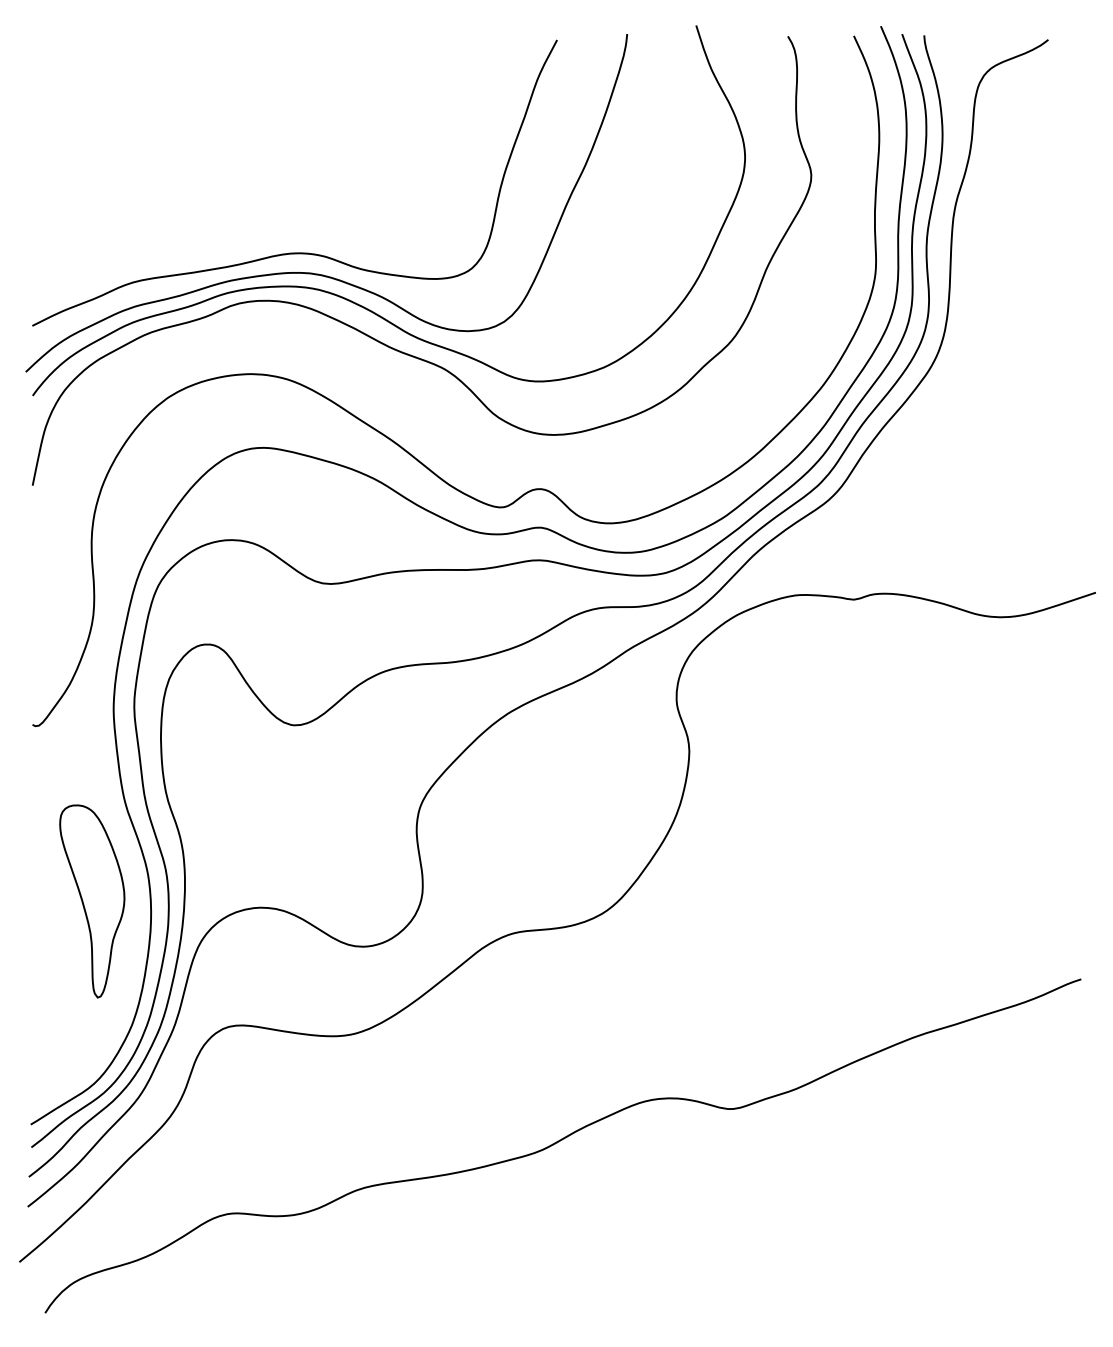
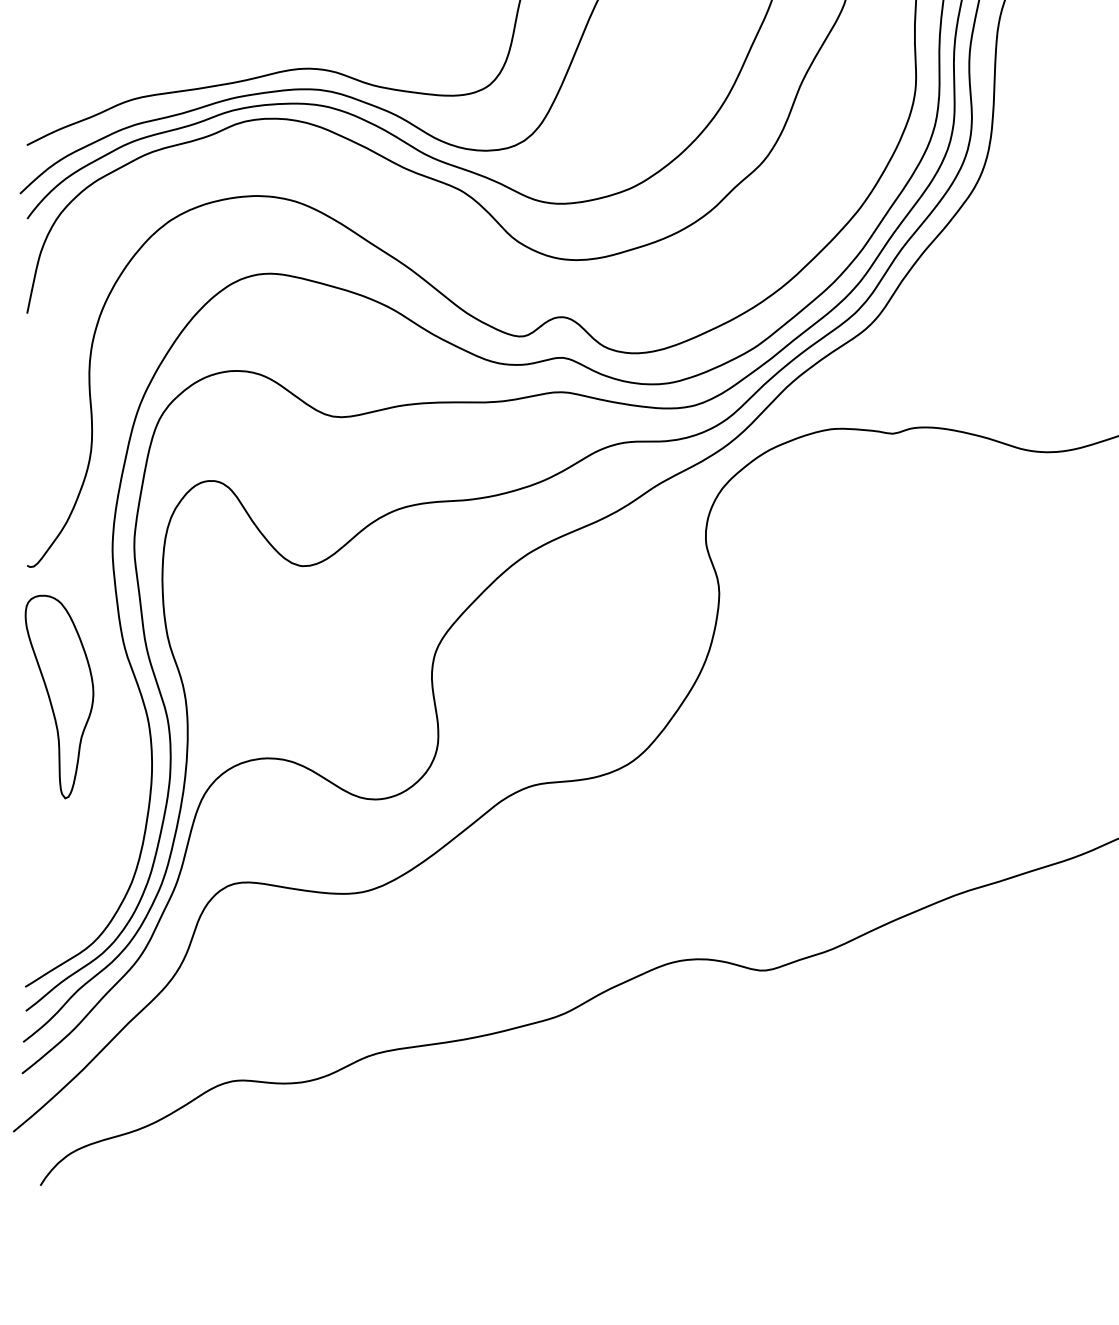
part: (92, 901) -> (59, 697), moved

